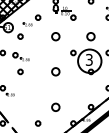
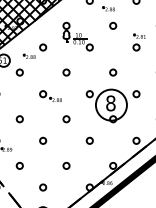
part: (55, 36) -> (66, 72), size x0.62
part: (91, 36) -> (113, 72), size x0.62
part: (21, 56) -> (50, 95), moved
text: (89, 60) -> (110, 103), 3 -> 8
part: (55, 72) -> (66, 119), size x0.62
part: (38, 87) -> (43, 140), added
part: (73, 87) -> (89, 140), added
part: (20, 106) -> (19, 165), added
part: (55, 106) -> (66, 165), size x0.62

